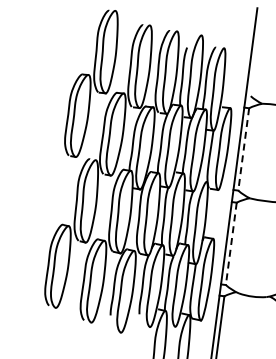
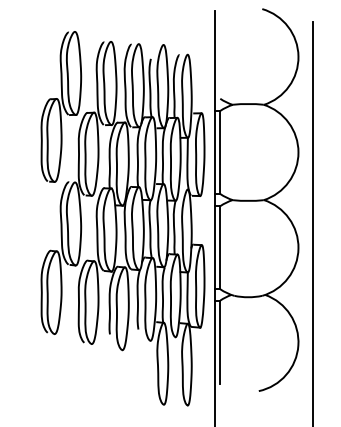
line: (243, 149) -> (220, 152), dashed -> solid
line: (231, 243) -> (220, 247), dashed -> solid

